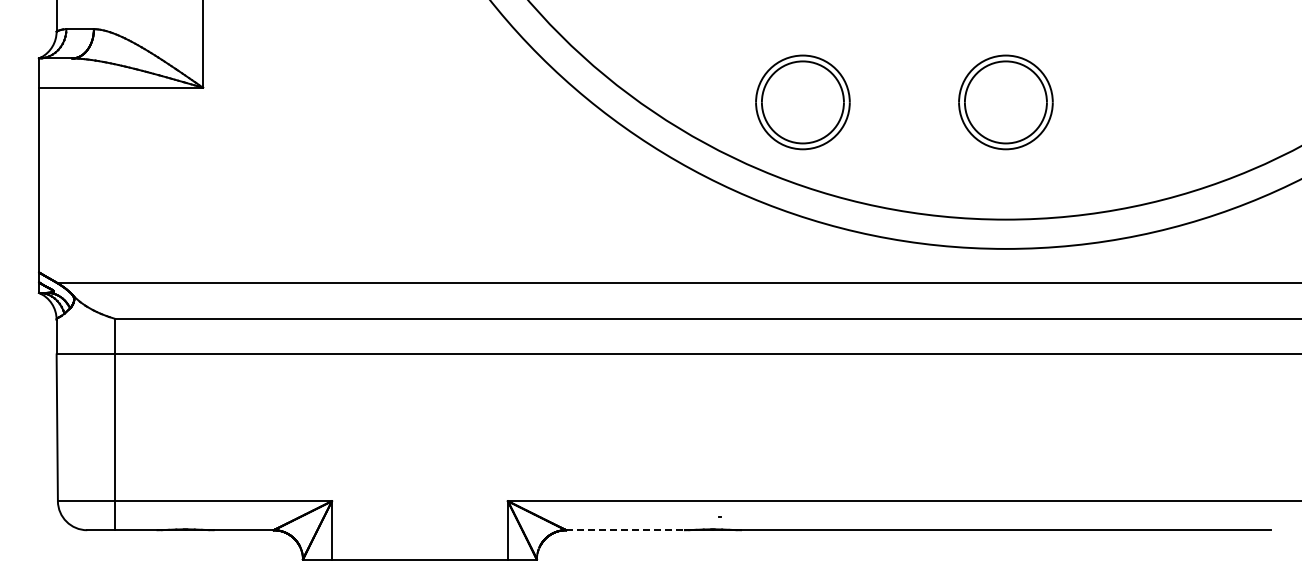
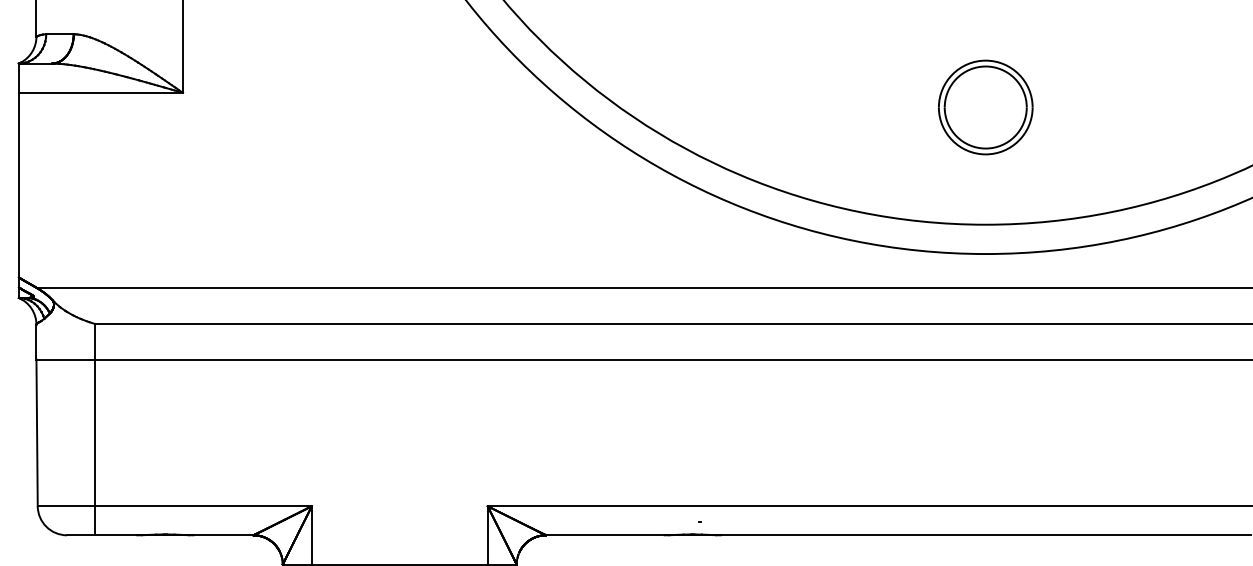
part: (802, 102) -> (782, 107), removed
line: (626, 530) -> (606, 535), dashed -> solid

